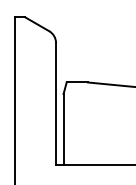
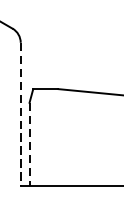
line: (56, 104) -> (21, 115), solid -> dashed
line: (63, 129) -> (29, 144), solid -> dashed

